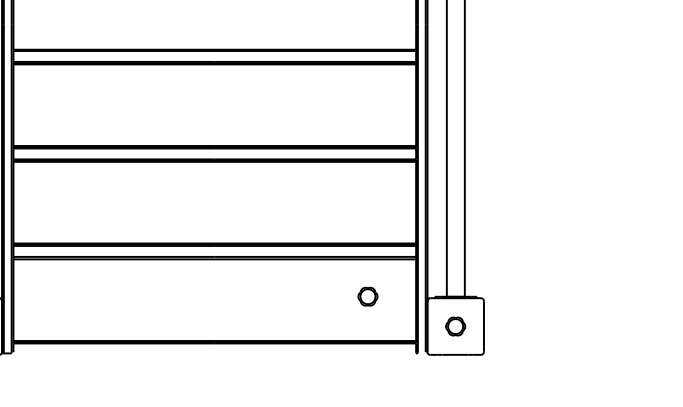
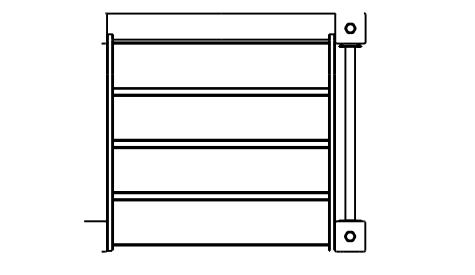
part: (368, 296) -> (303, 220), removed

